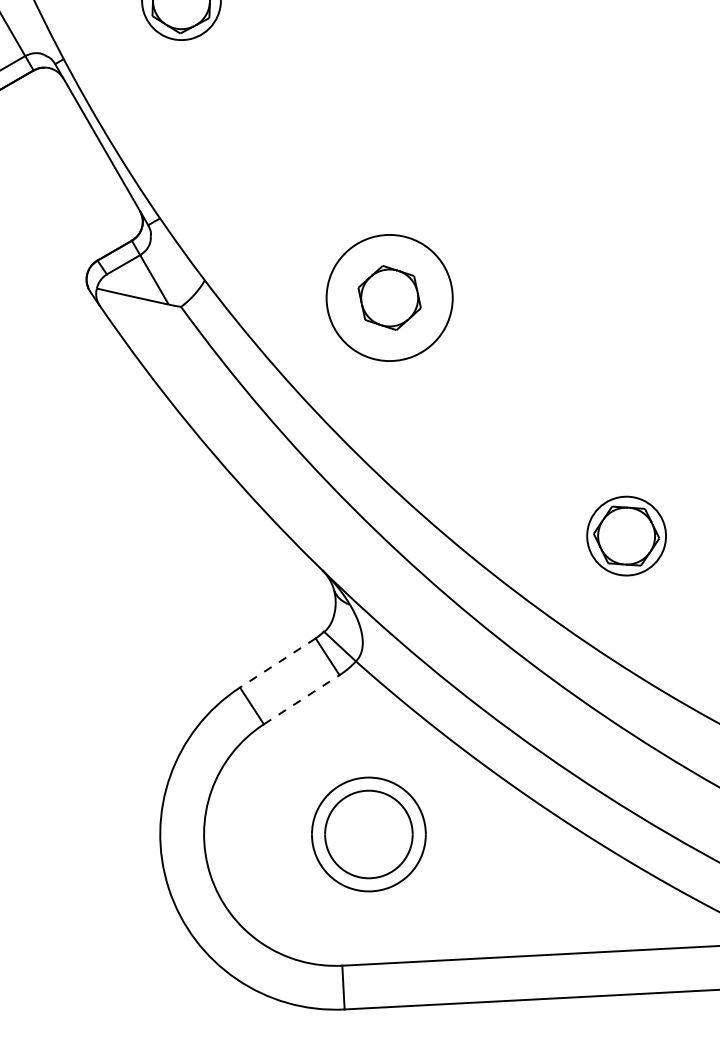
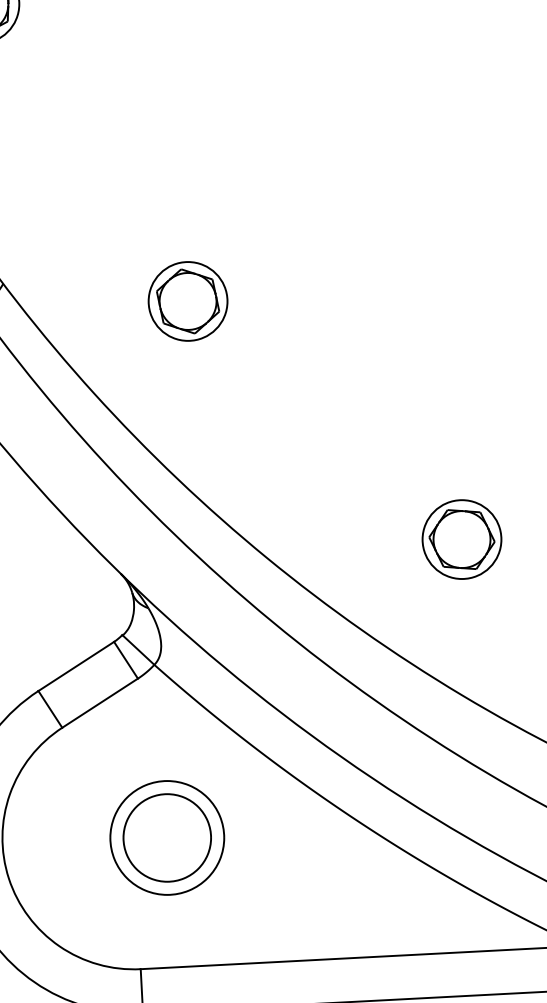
circle: (389, 297) -> (187, 300), size x0.62
part: (626, 535) -> (461, 538), moved
line: (277, 663) -> (75, 666), dashed -> solid
line: (302, 699) -> (100, 702), dashed -> solid

